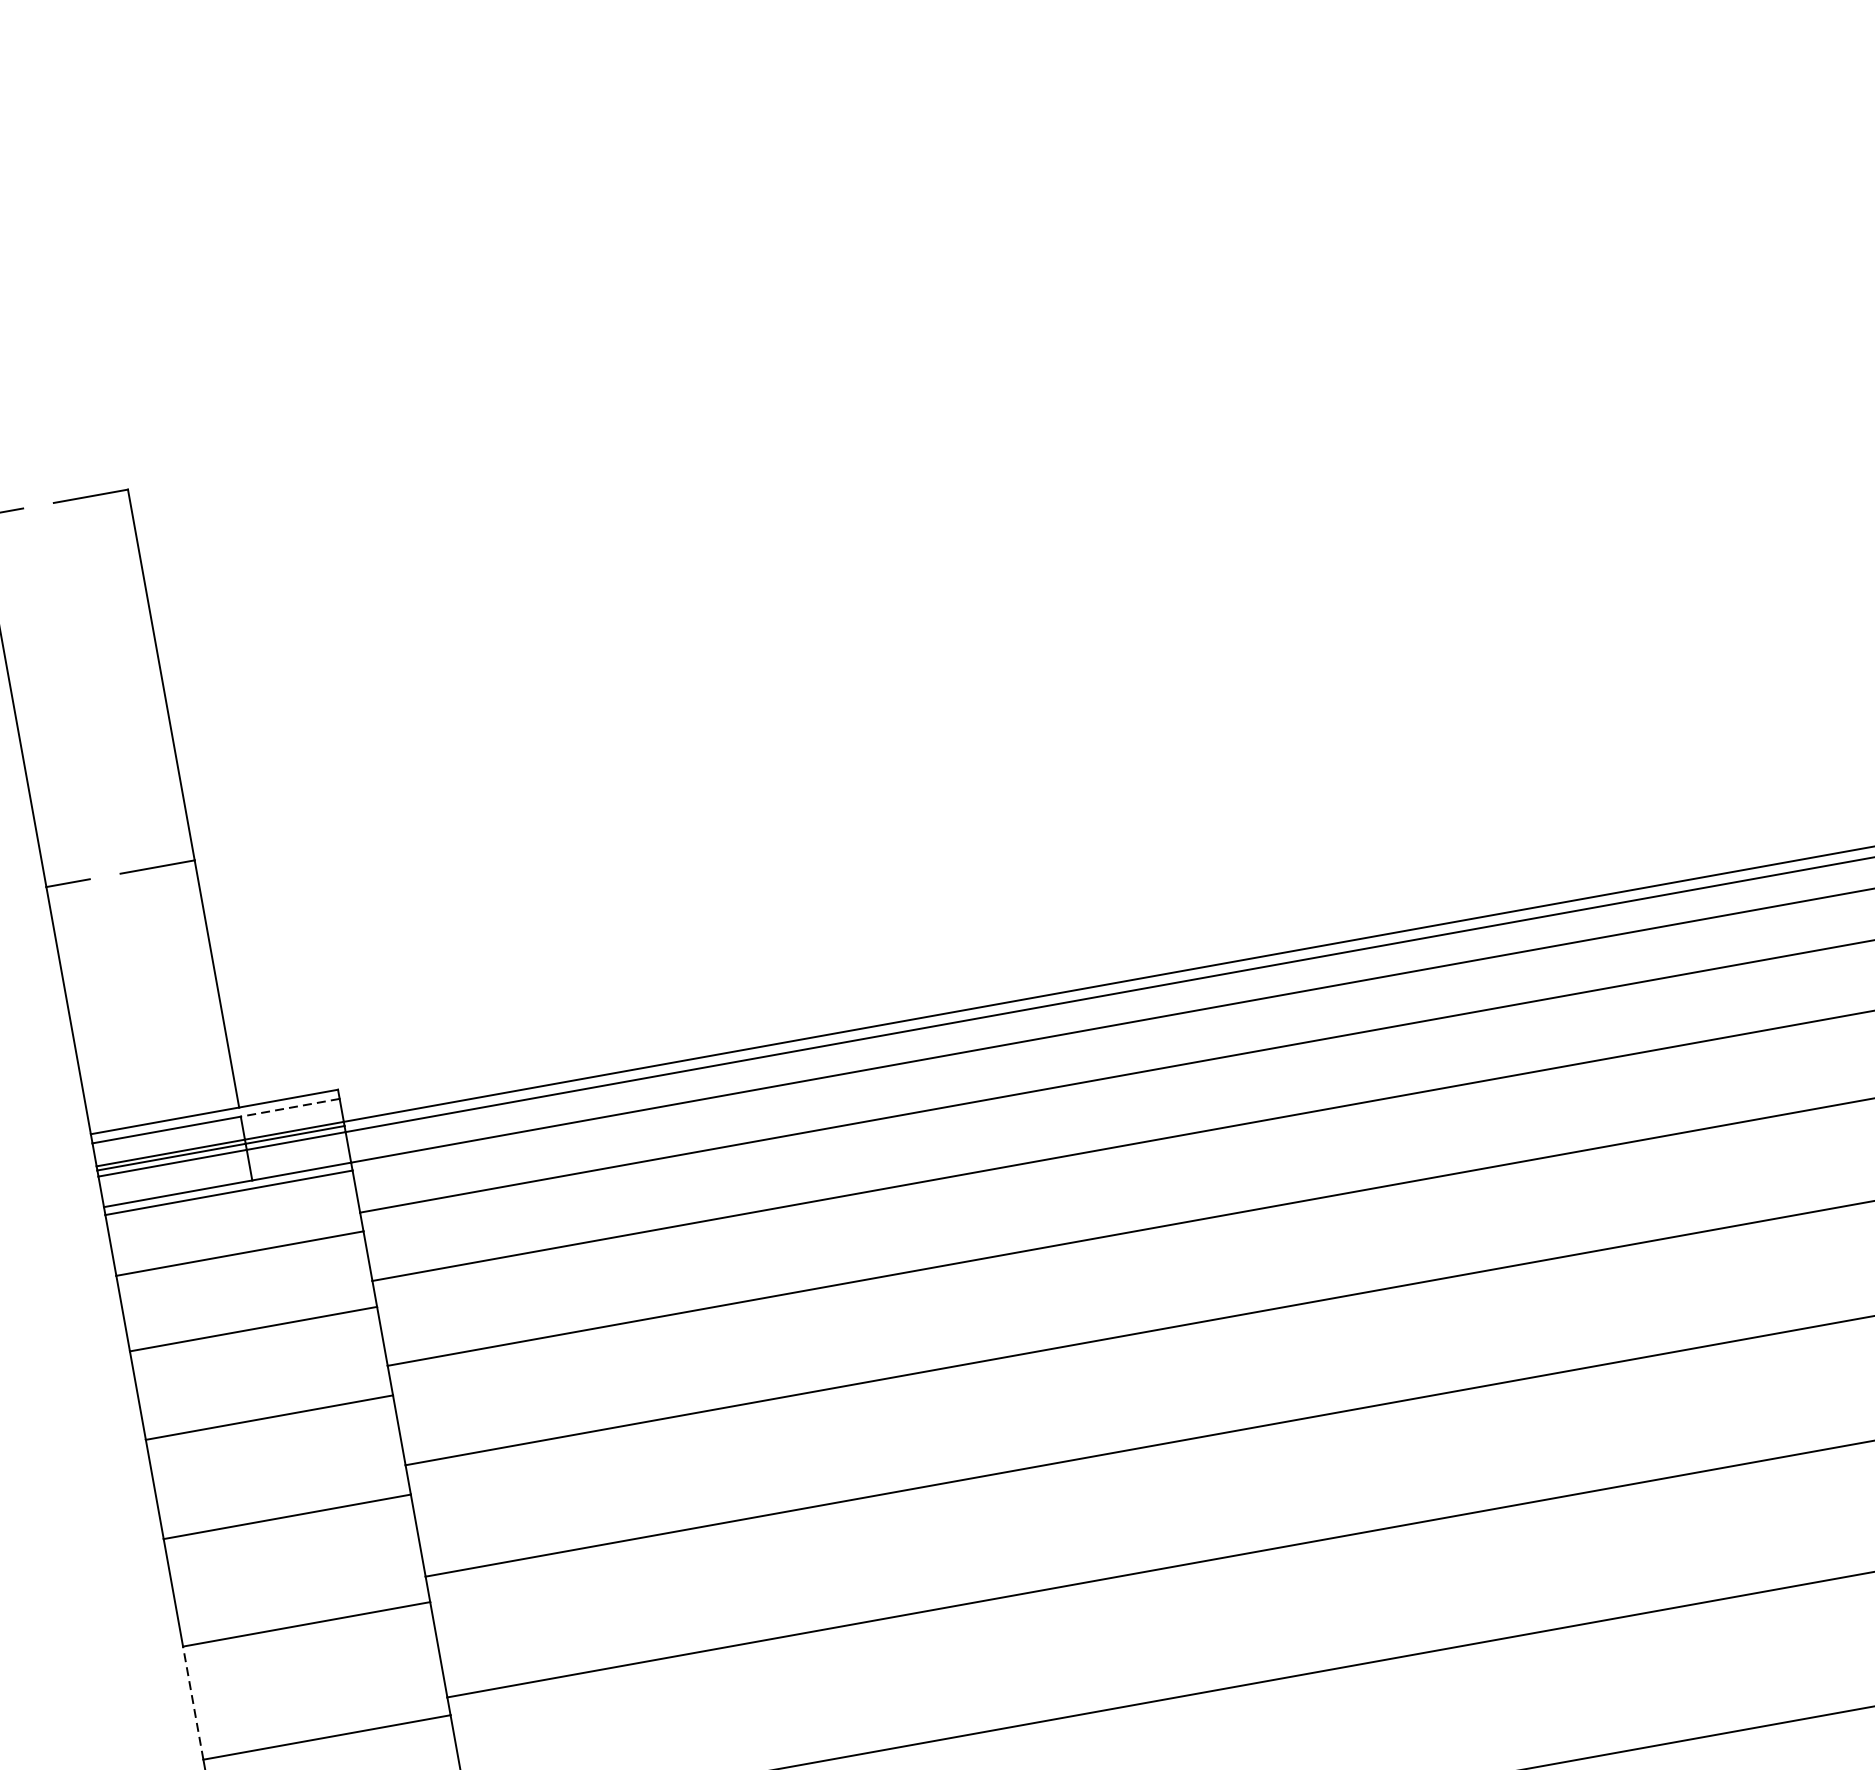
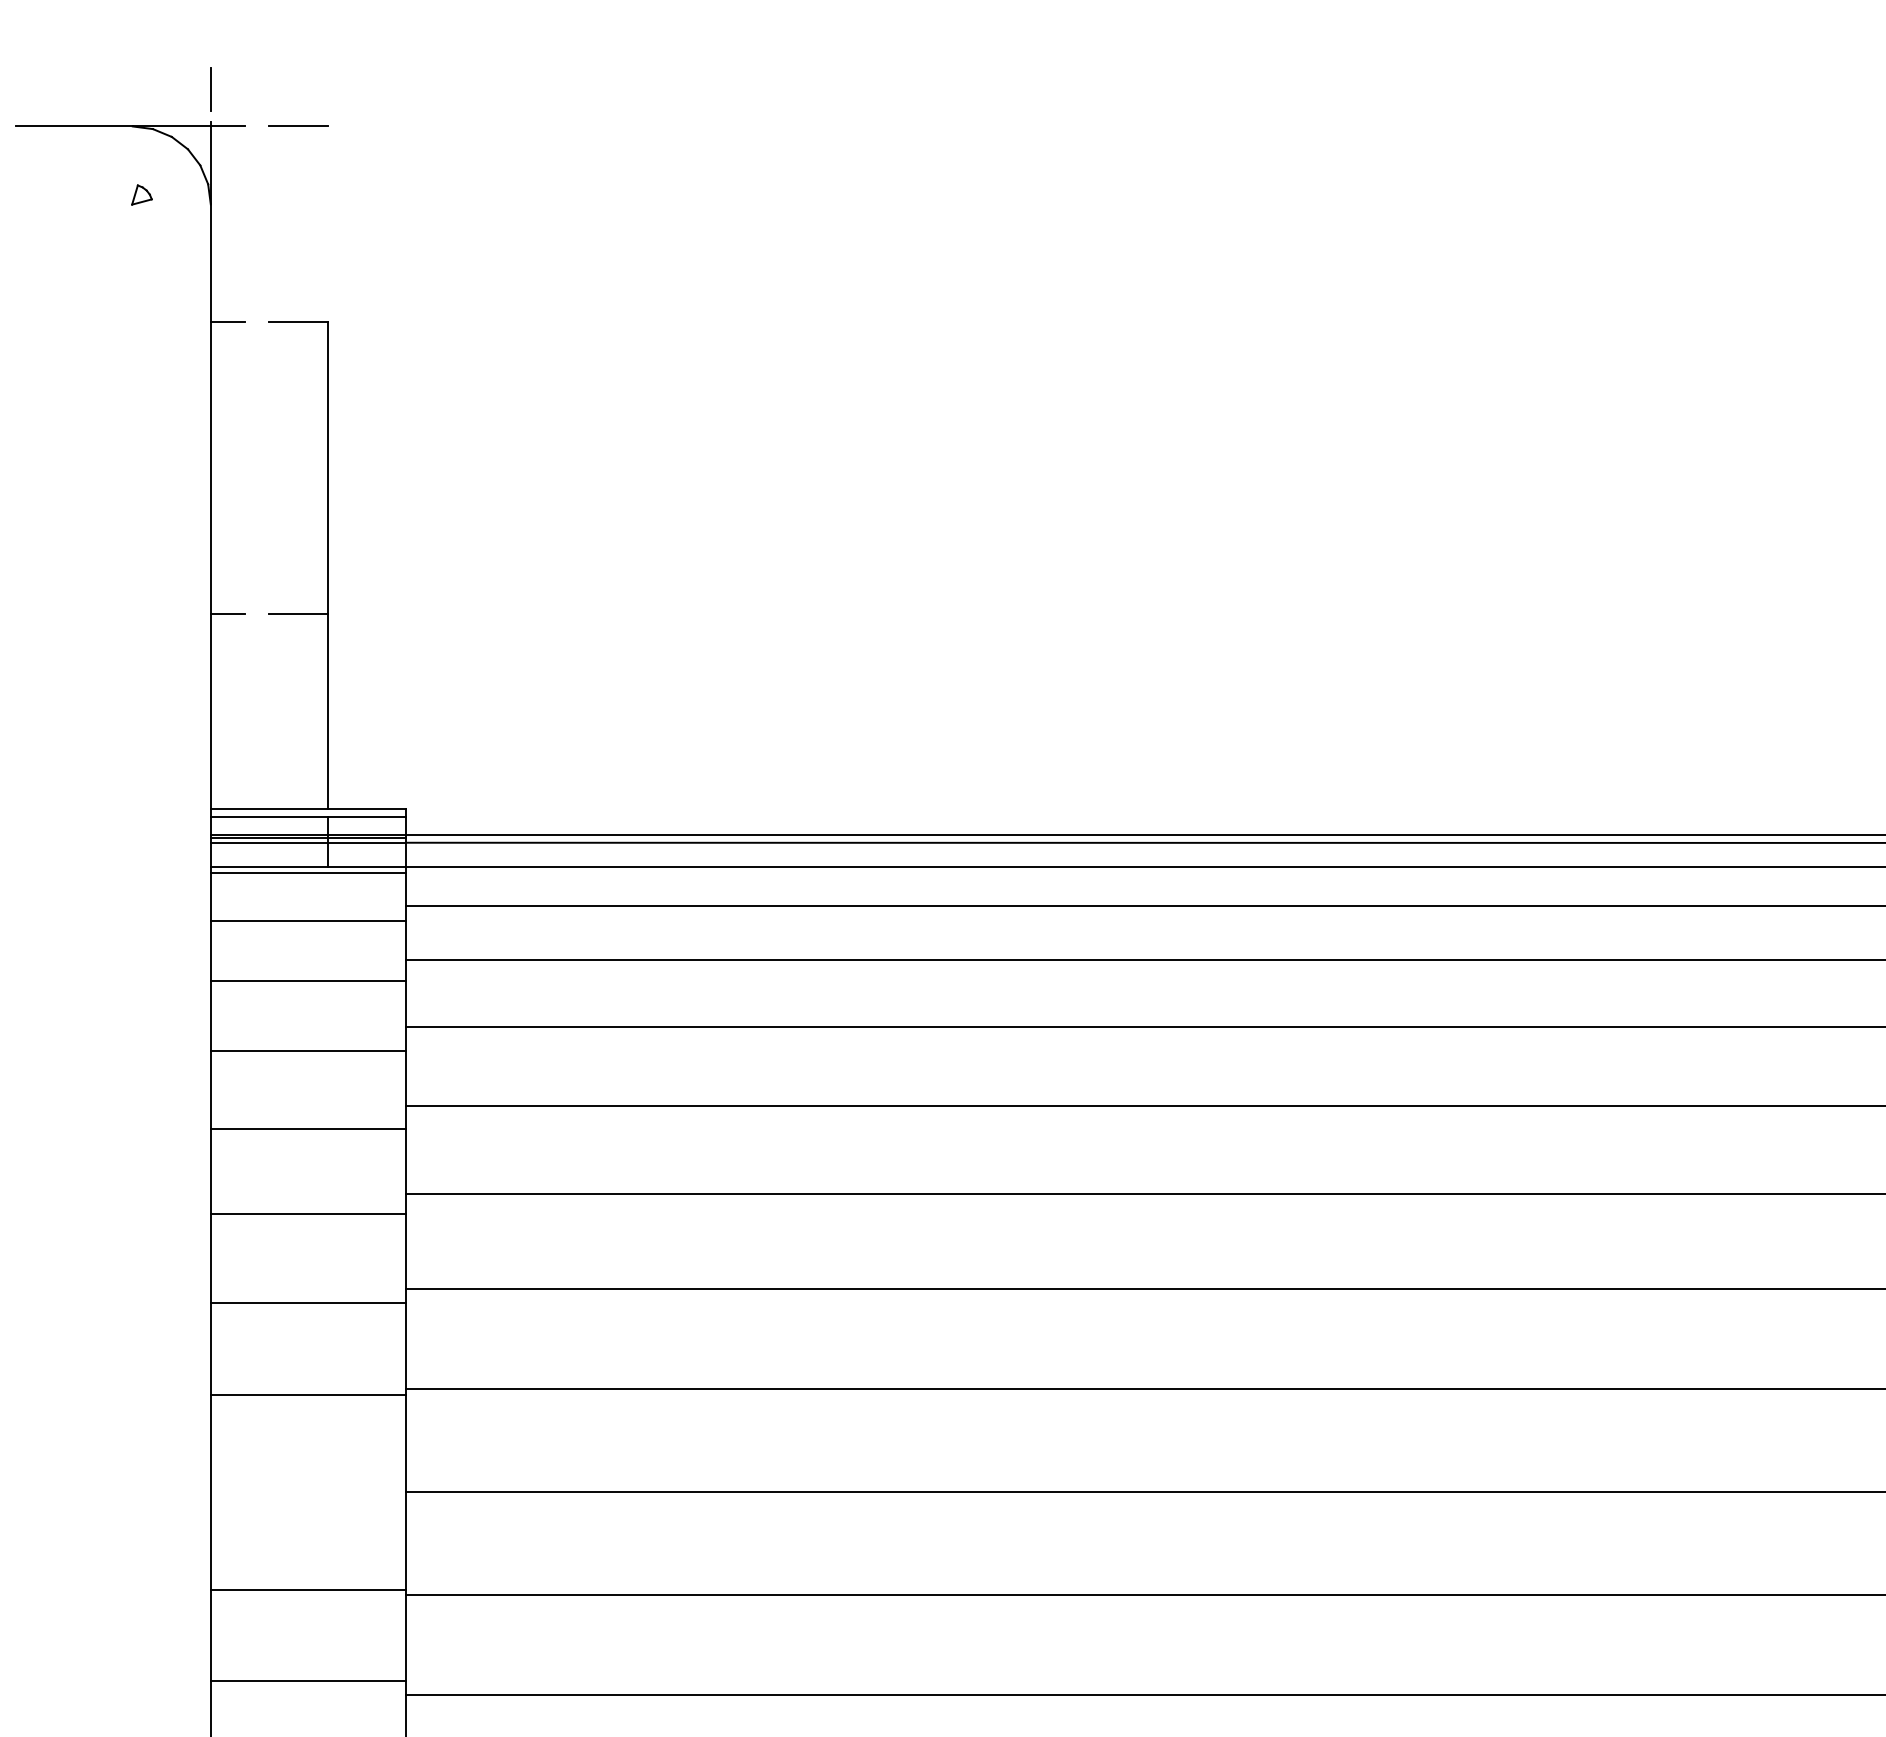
line: (46, 249) -> (298, 126), added
line: (289, 1107) -> (366, 816), dashed -> solid
line: (192, 1703) -> (210, 1258), dashed -> solid

